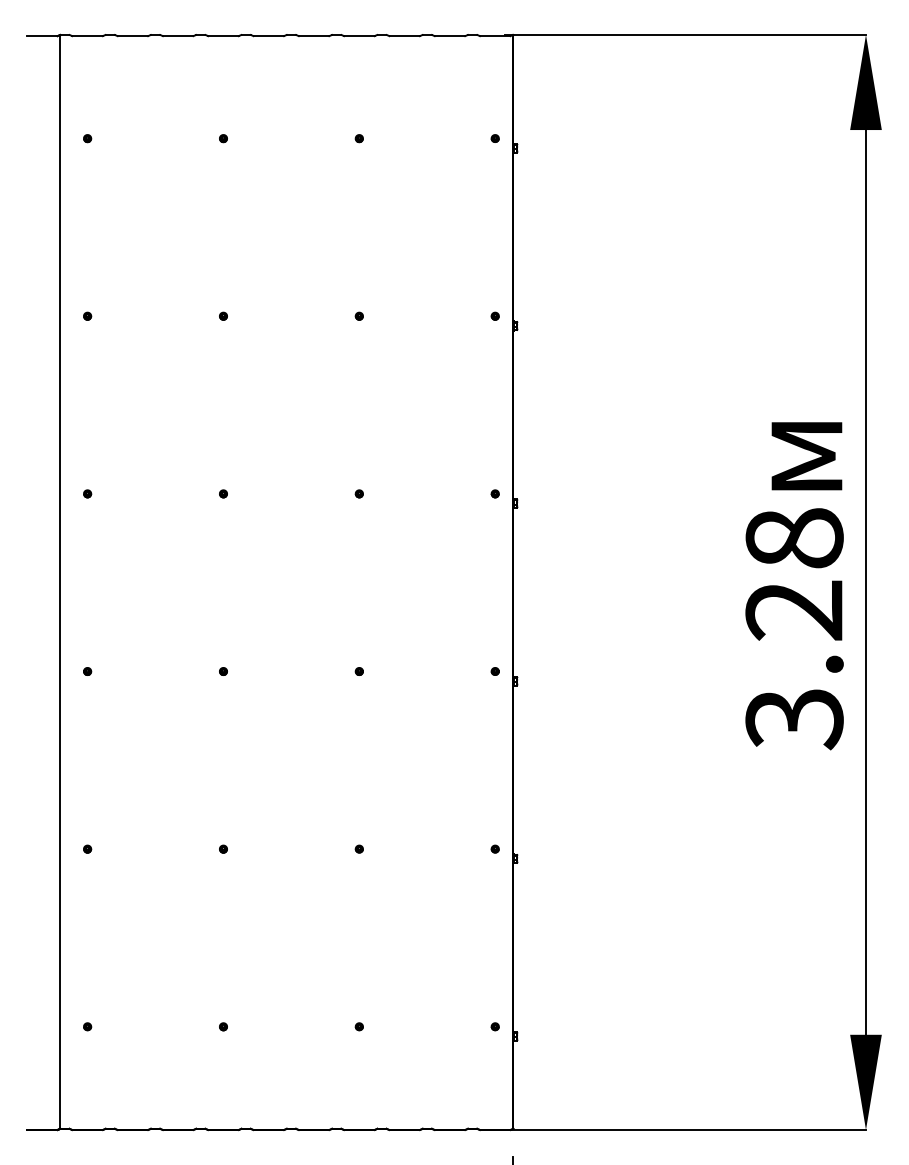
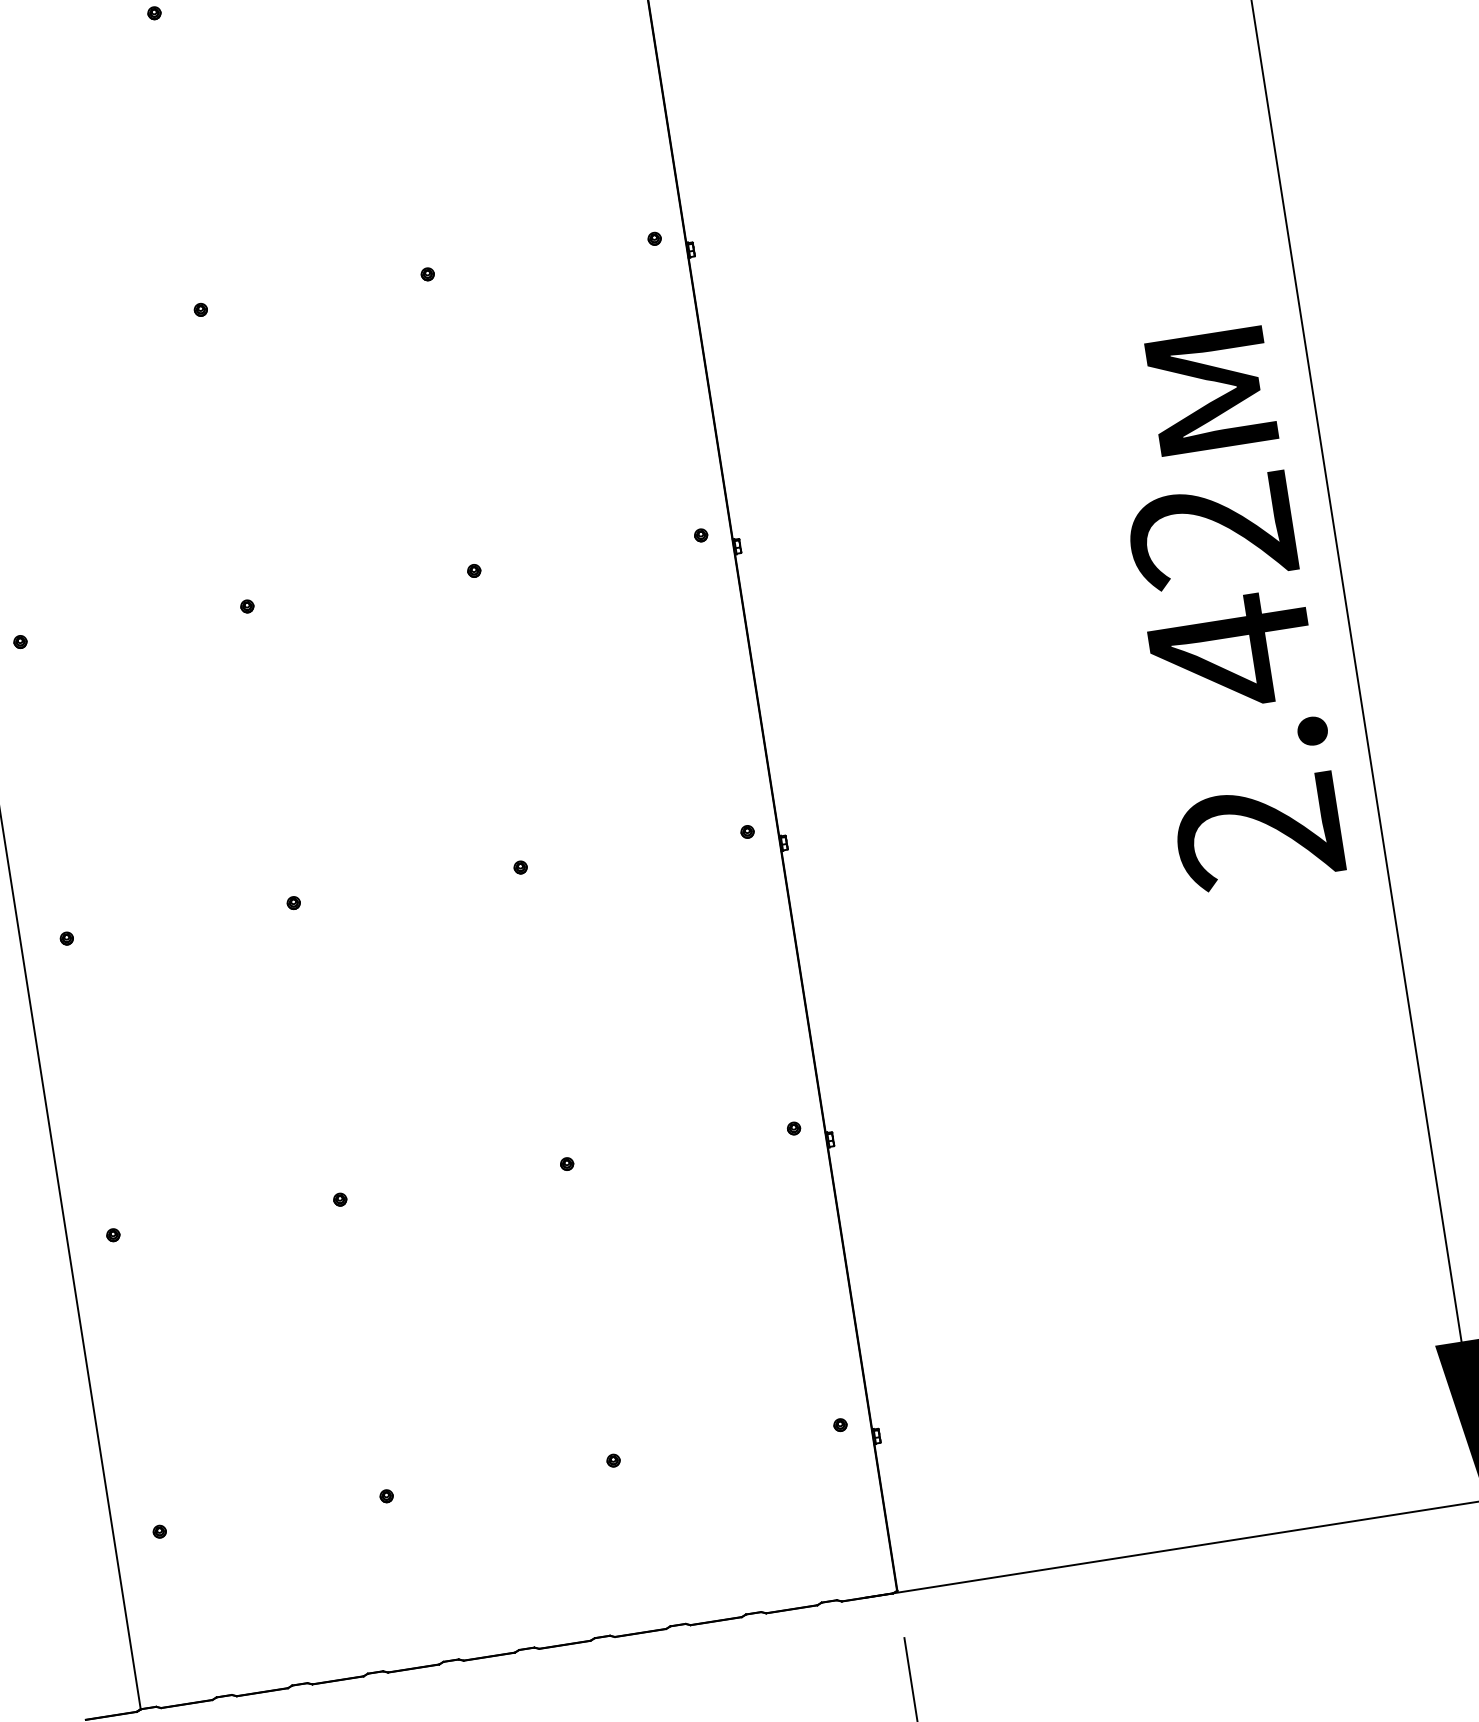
text: (794, 629) -> (1236, 683), 3.28 -> 2.42

